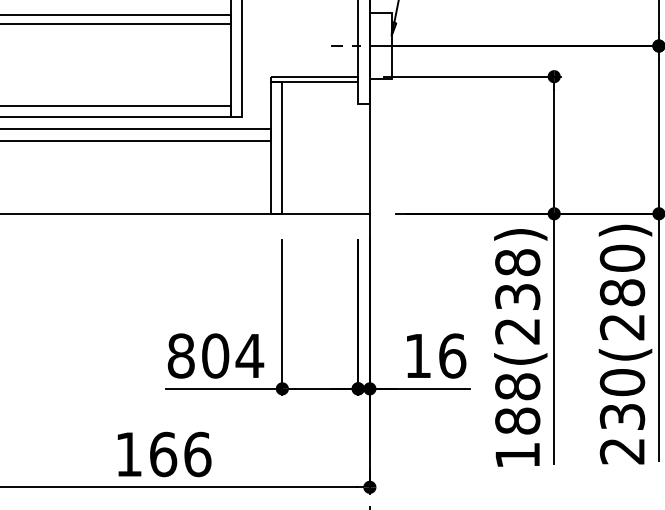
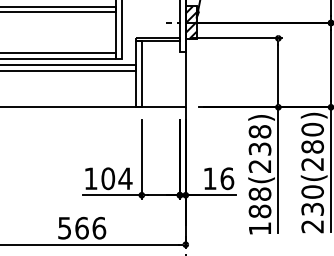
hatch: (379, 45) -> (190, 22), added
text: (180, 355) -> (90, 178), 804 -> 104
text: (128, 455) -> (64, 228), 166 -> 566

